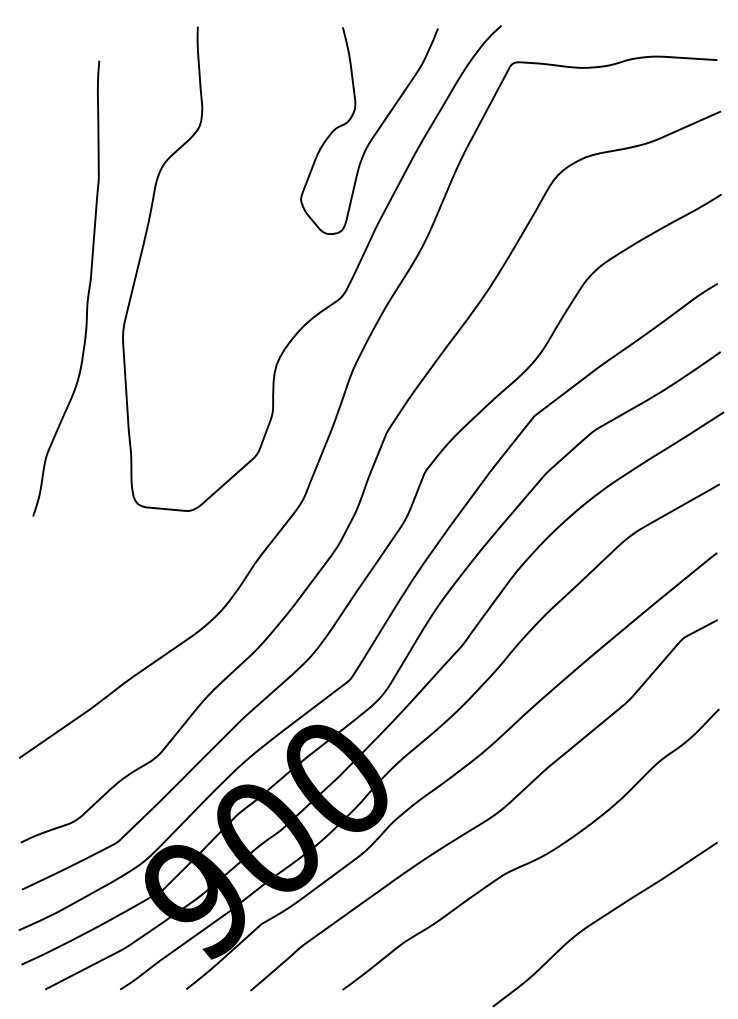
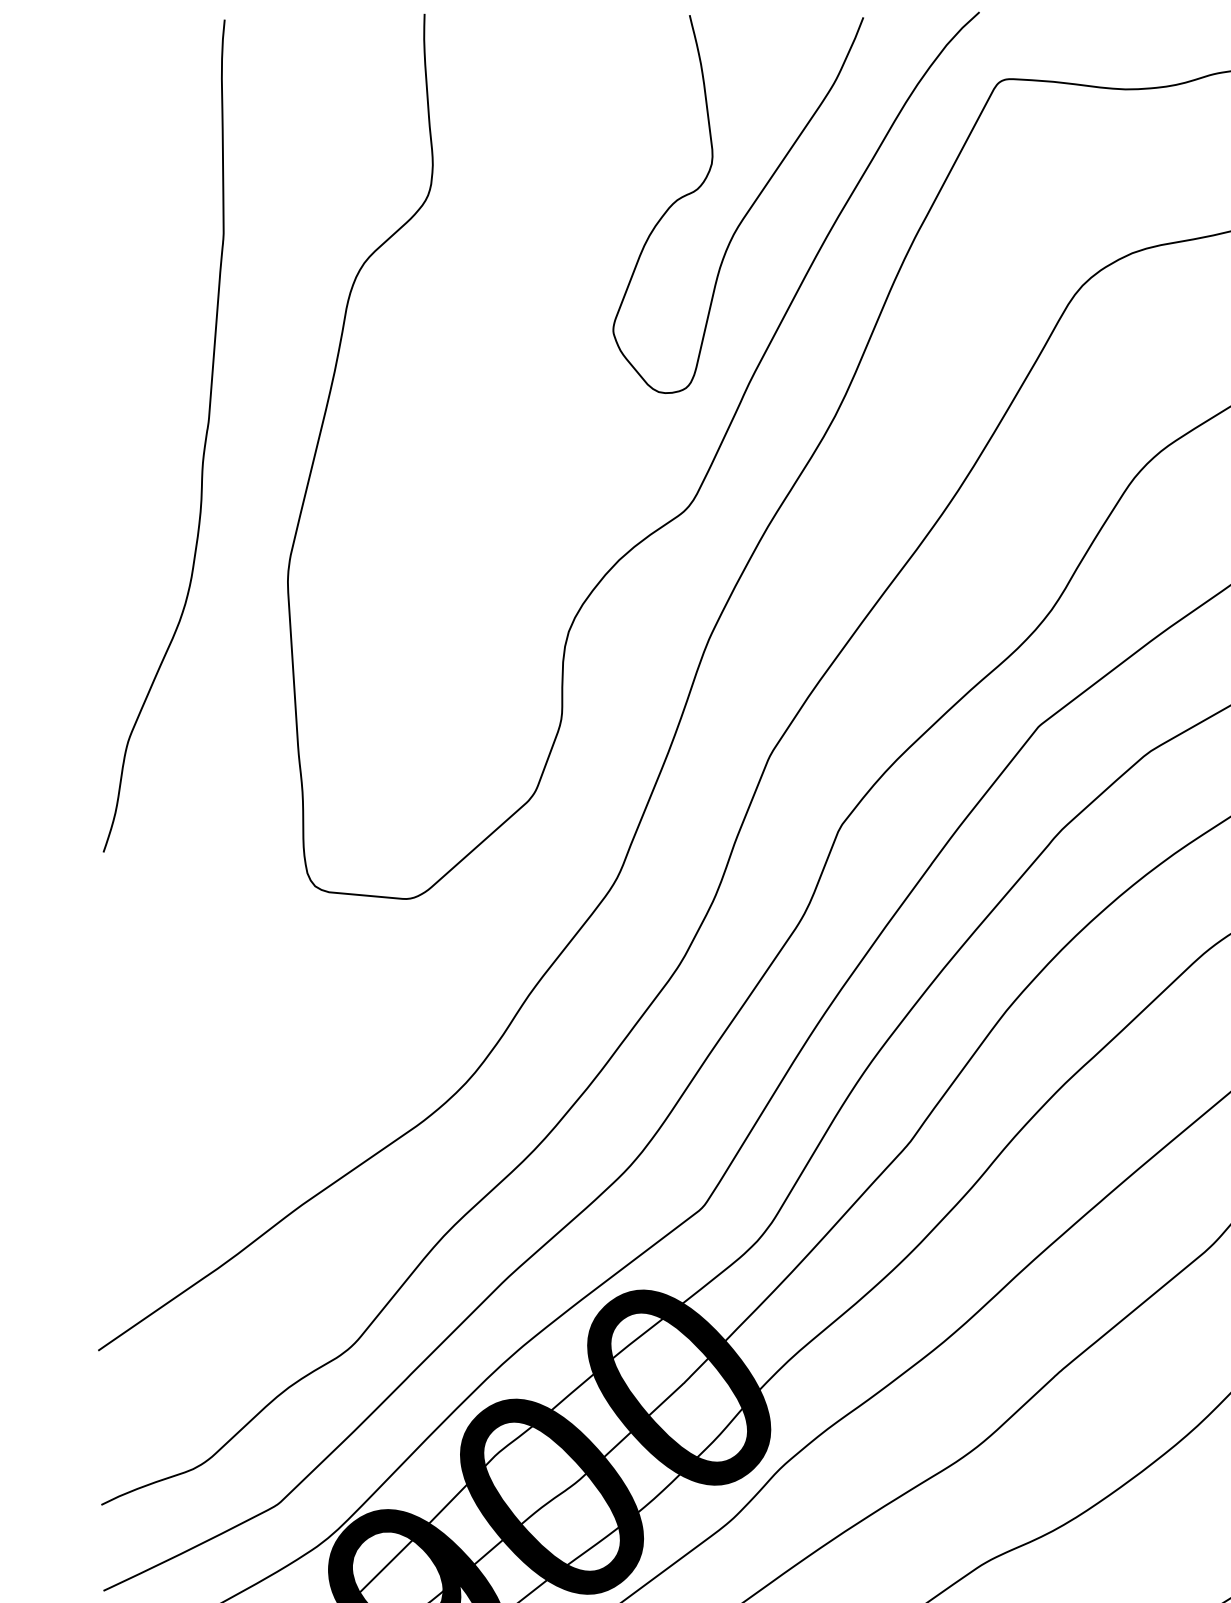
curve: (87, 293) -> (202, 444), moved

